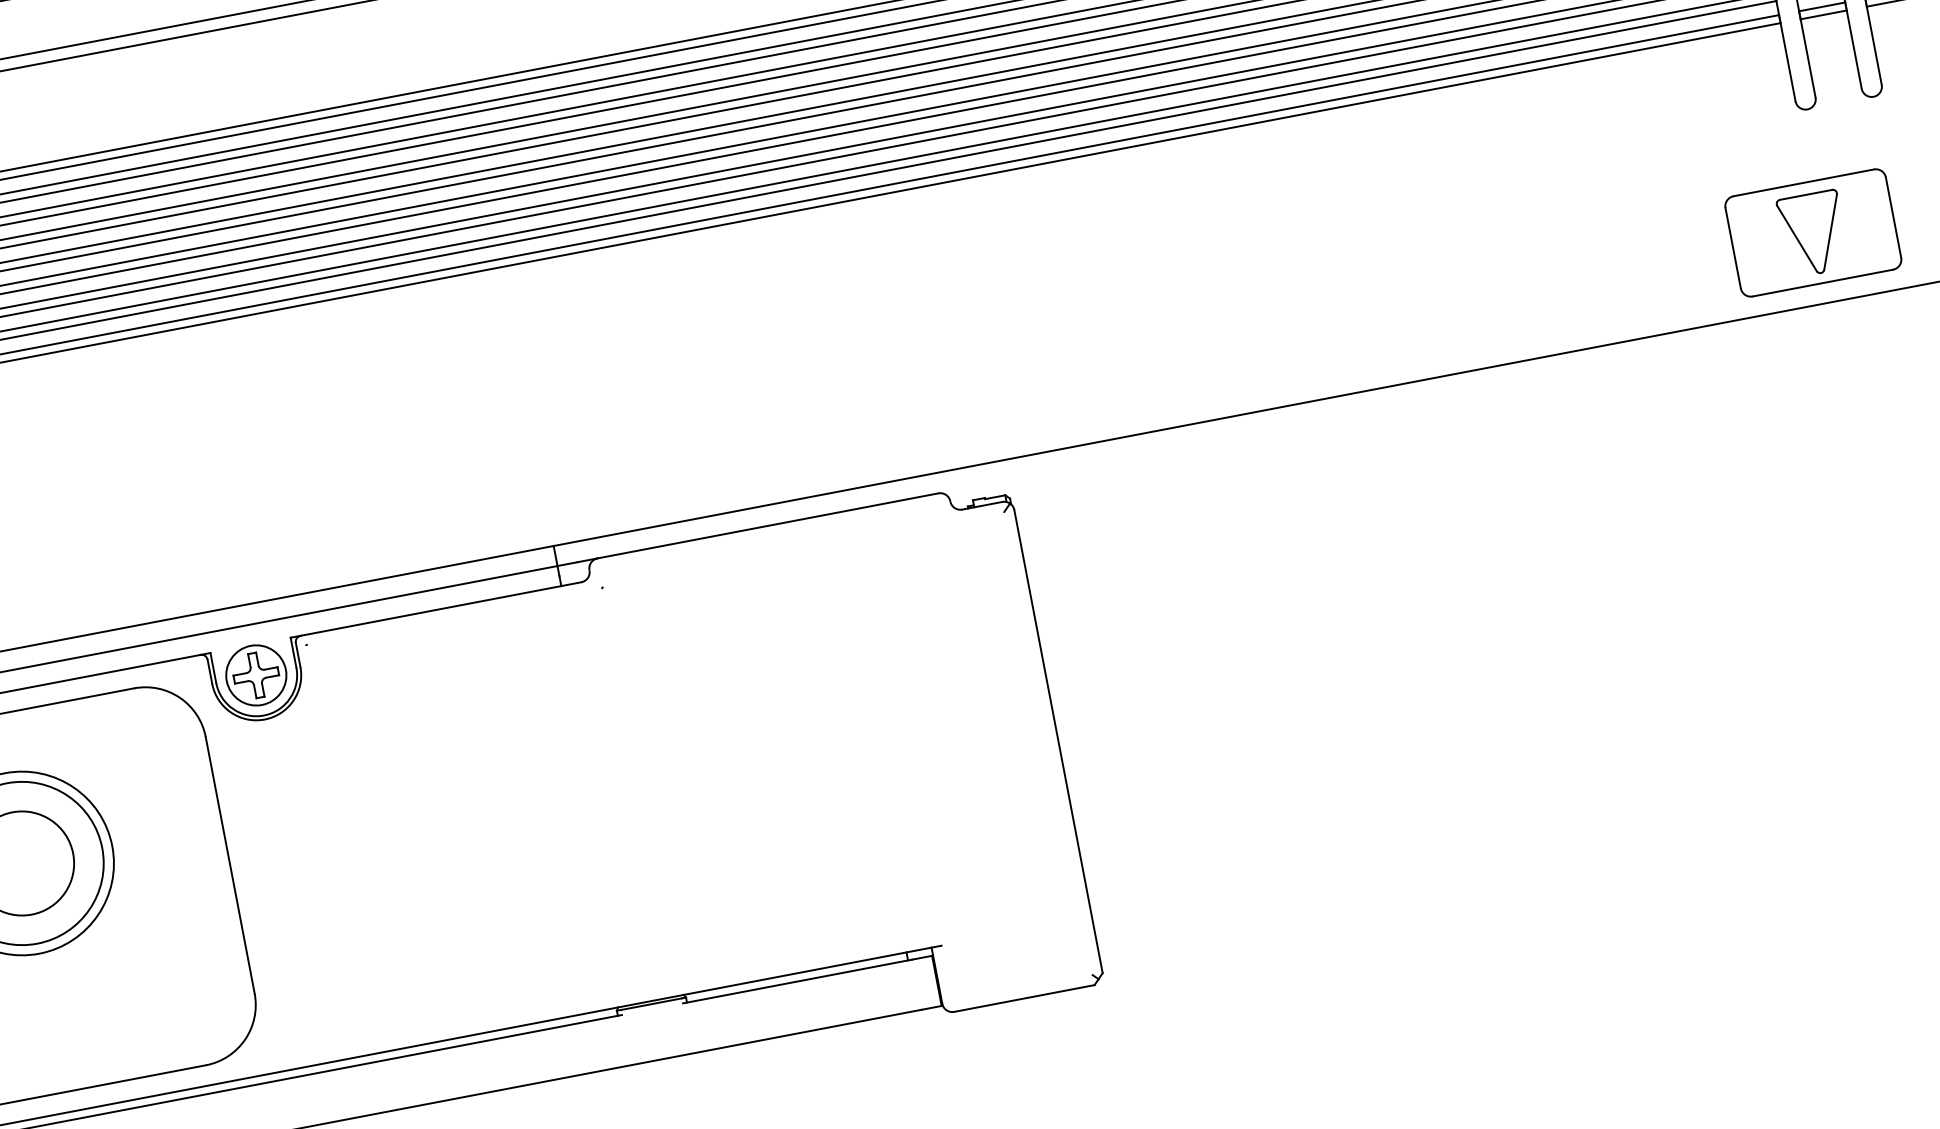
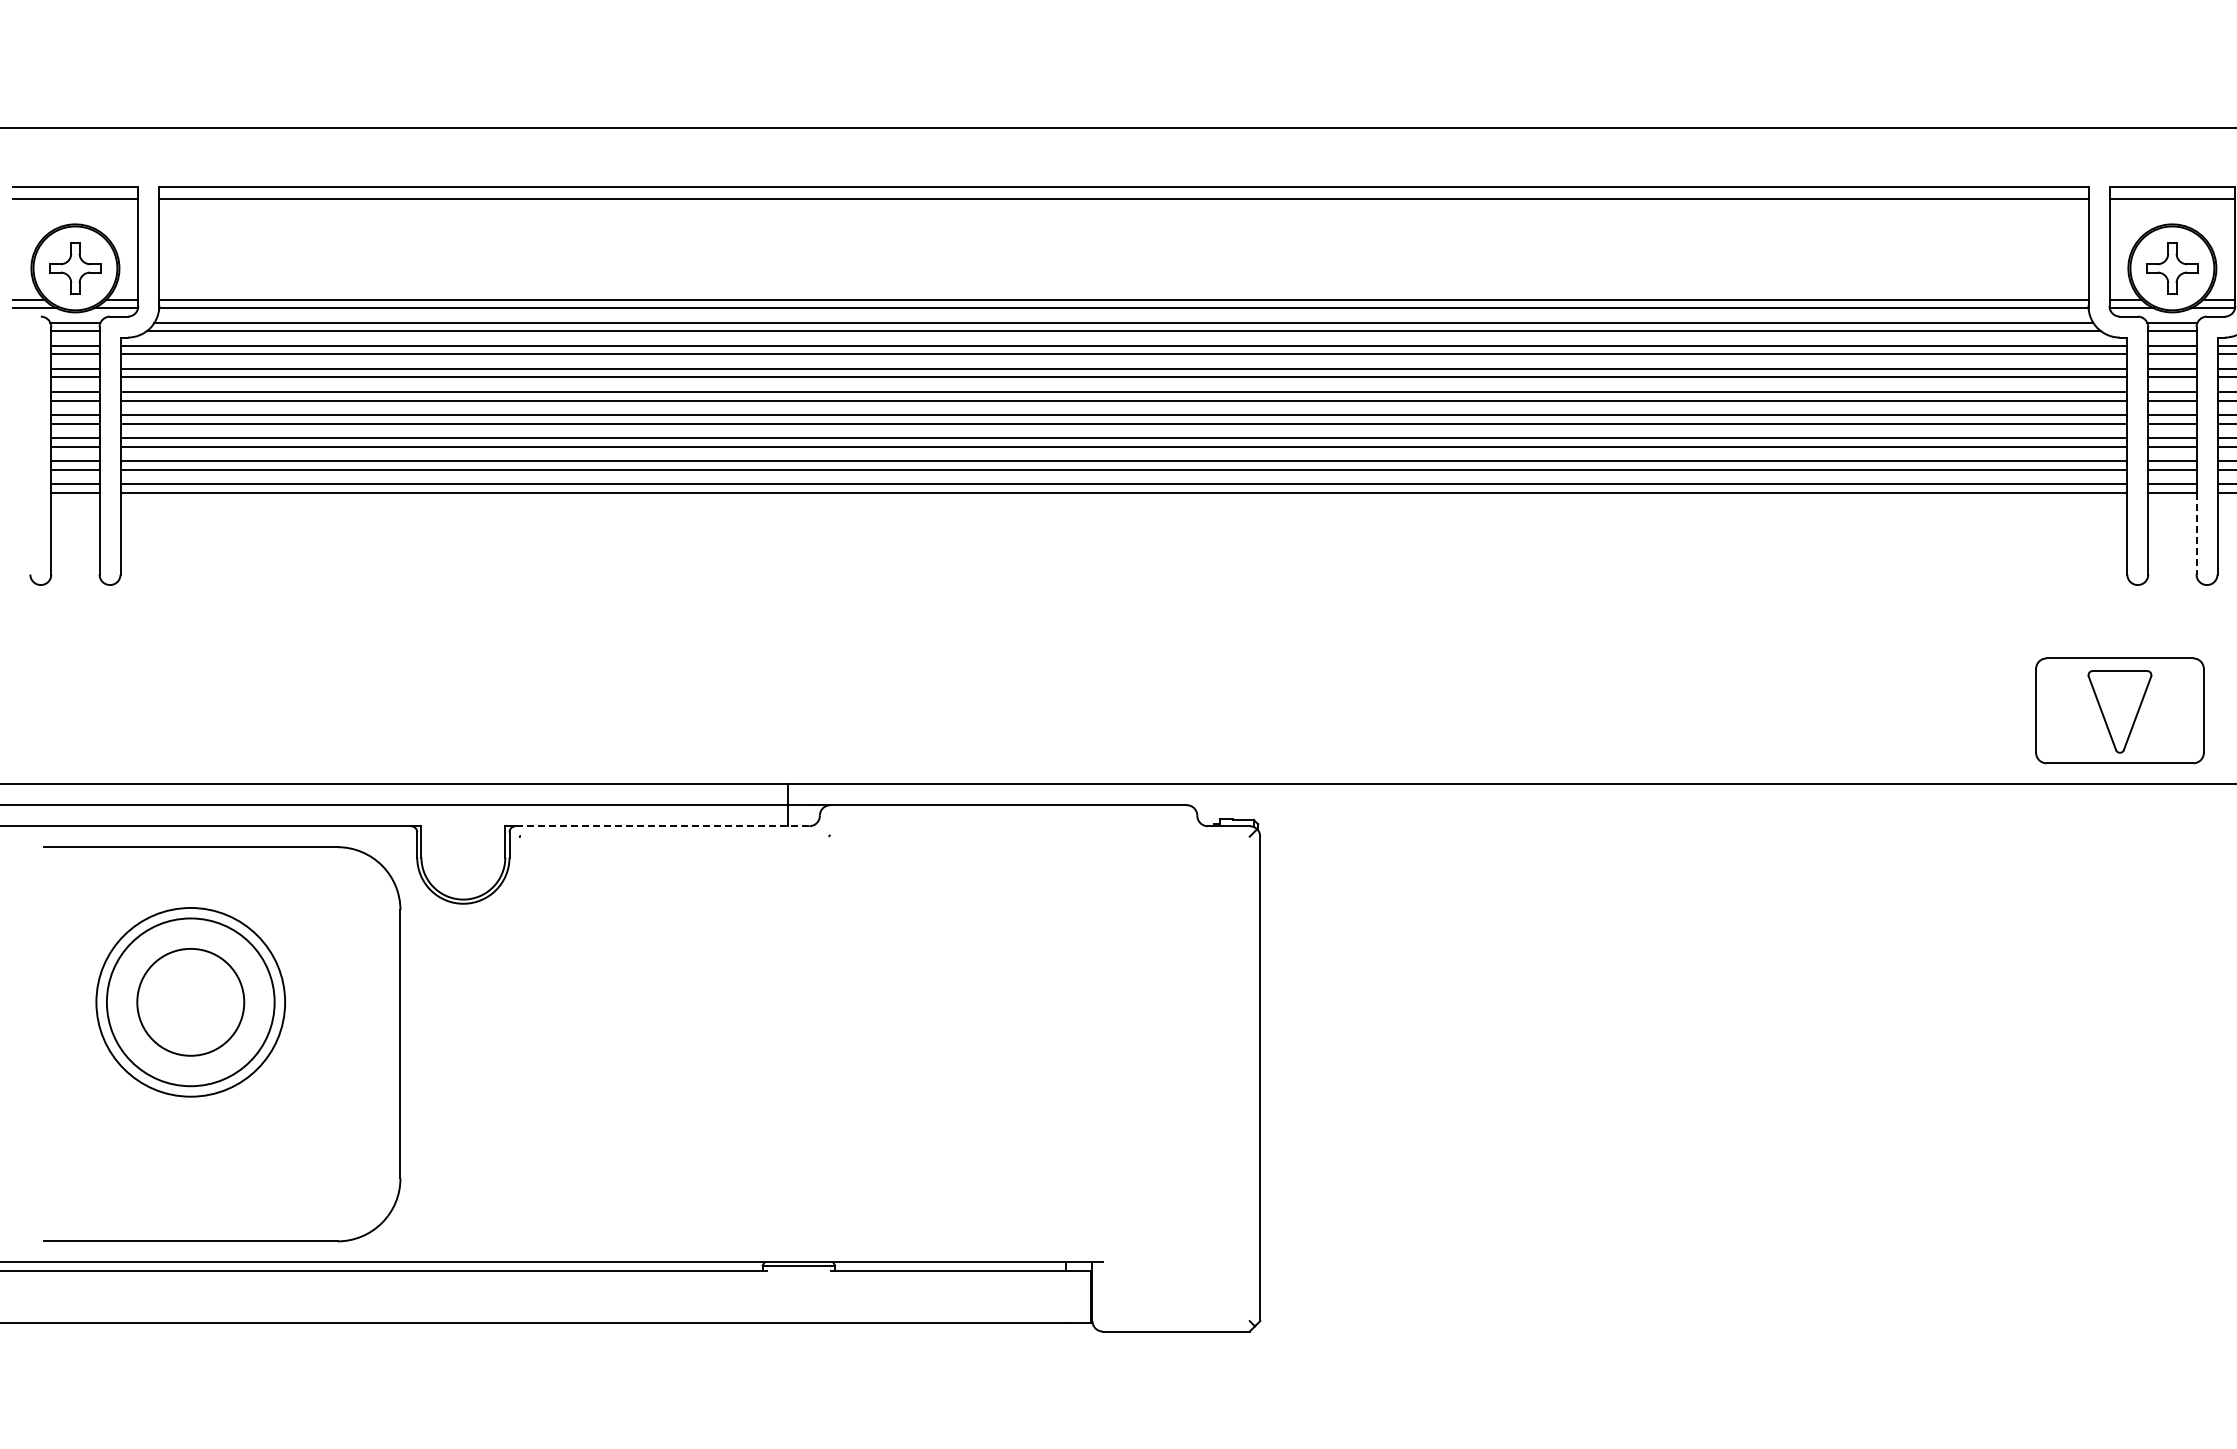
line: (1854, 49) -> (2196, 533), solid -> dashed
line: (441, 609) -> (662, 826), solid -> dashed
part: (256, 675) -> (463, 857), removed

